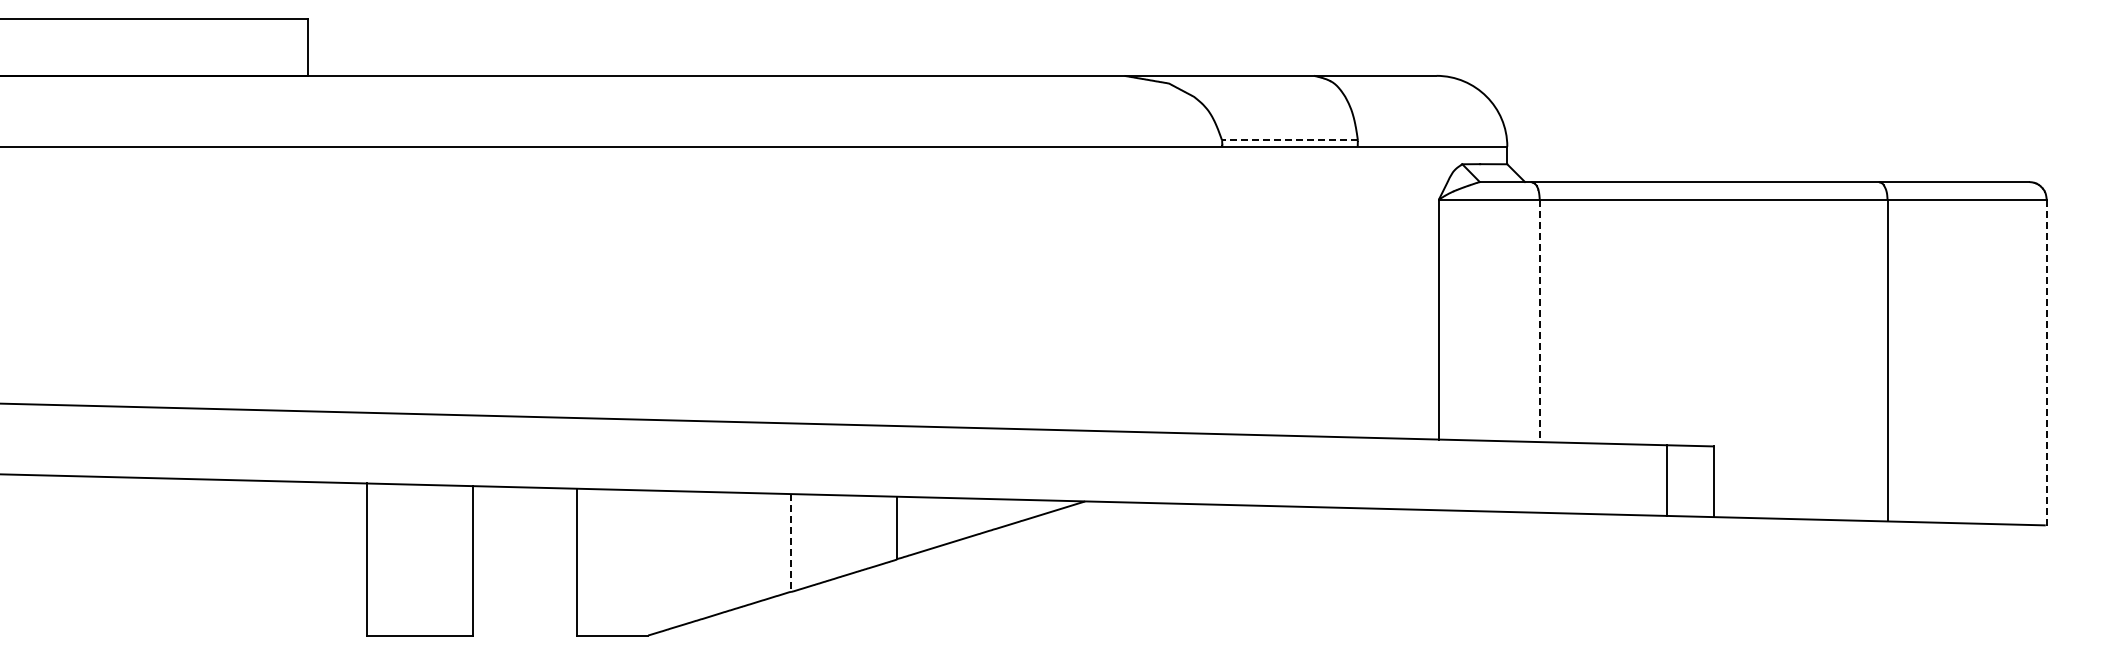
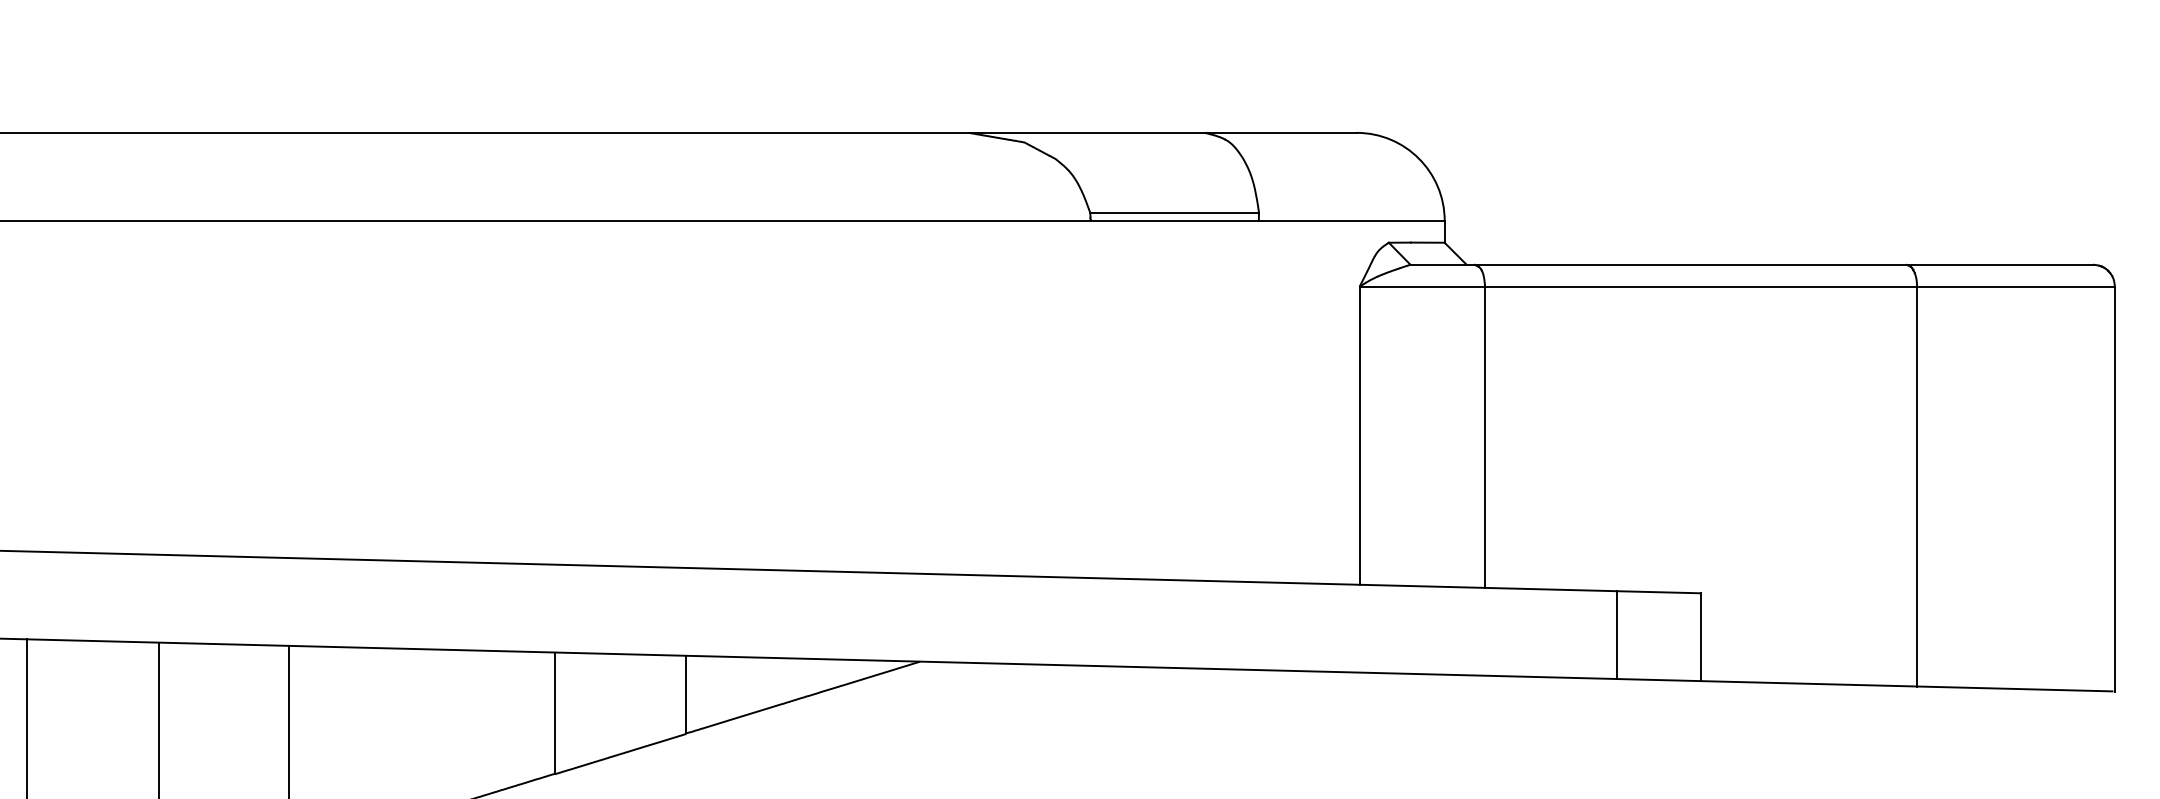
line: (1290, 140) -> (1175, 213), dashed -> solid
line: (1539, 321) -> (1484, 438), dashed -> solid
line: (2046, 362) -> (2114, 489), dashed -> solid
line: (1666, 479) -> (1616, 634), moved
line: (791, 542) -> (555, 712), dashed -> solid

